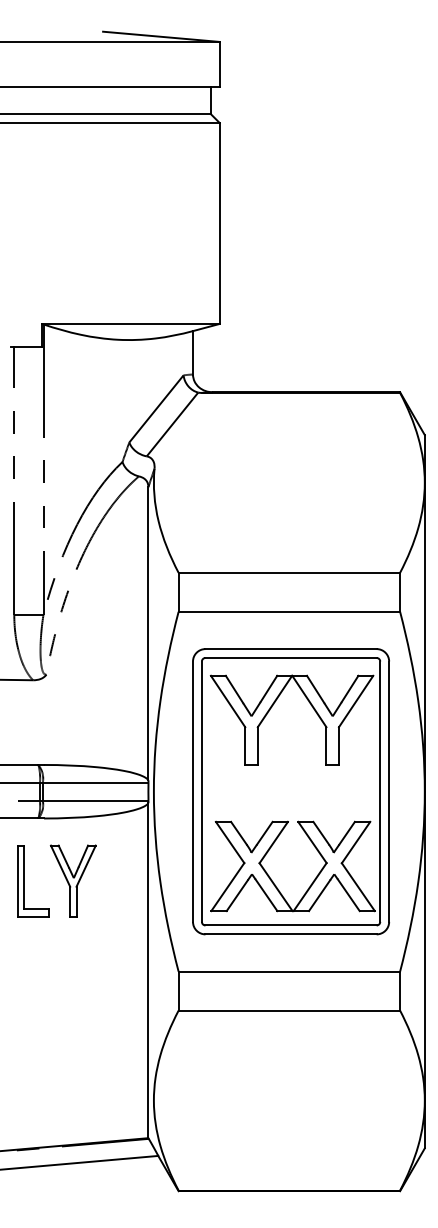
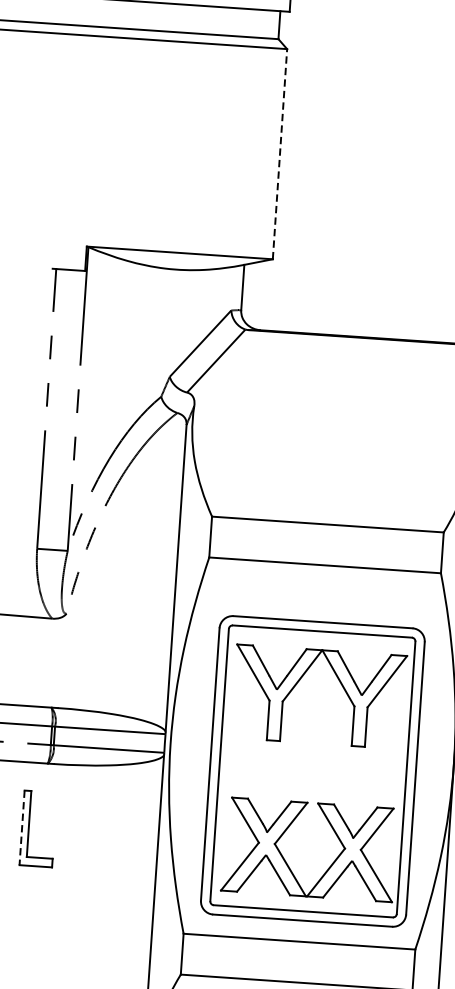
line: (219, 222) -> (279, 153), solid -> dashed
part: (290, 791) -> (312, 771), moved
part: (73, 880) -> (80, 830), removed
line: (18, 881) -> (22, 828), solid -> dashed

